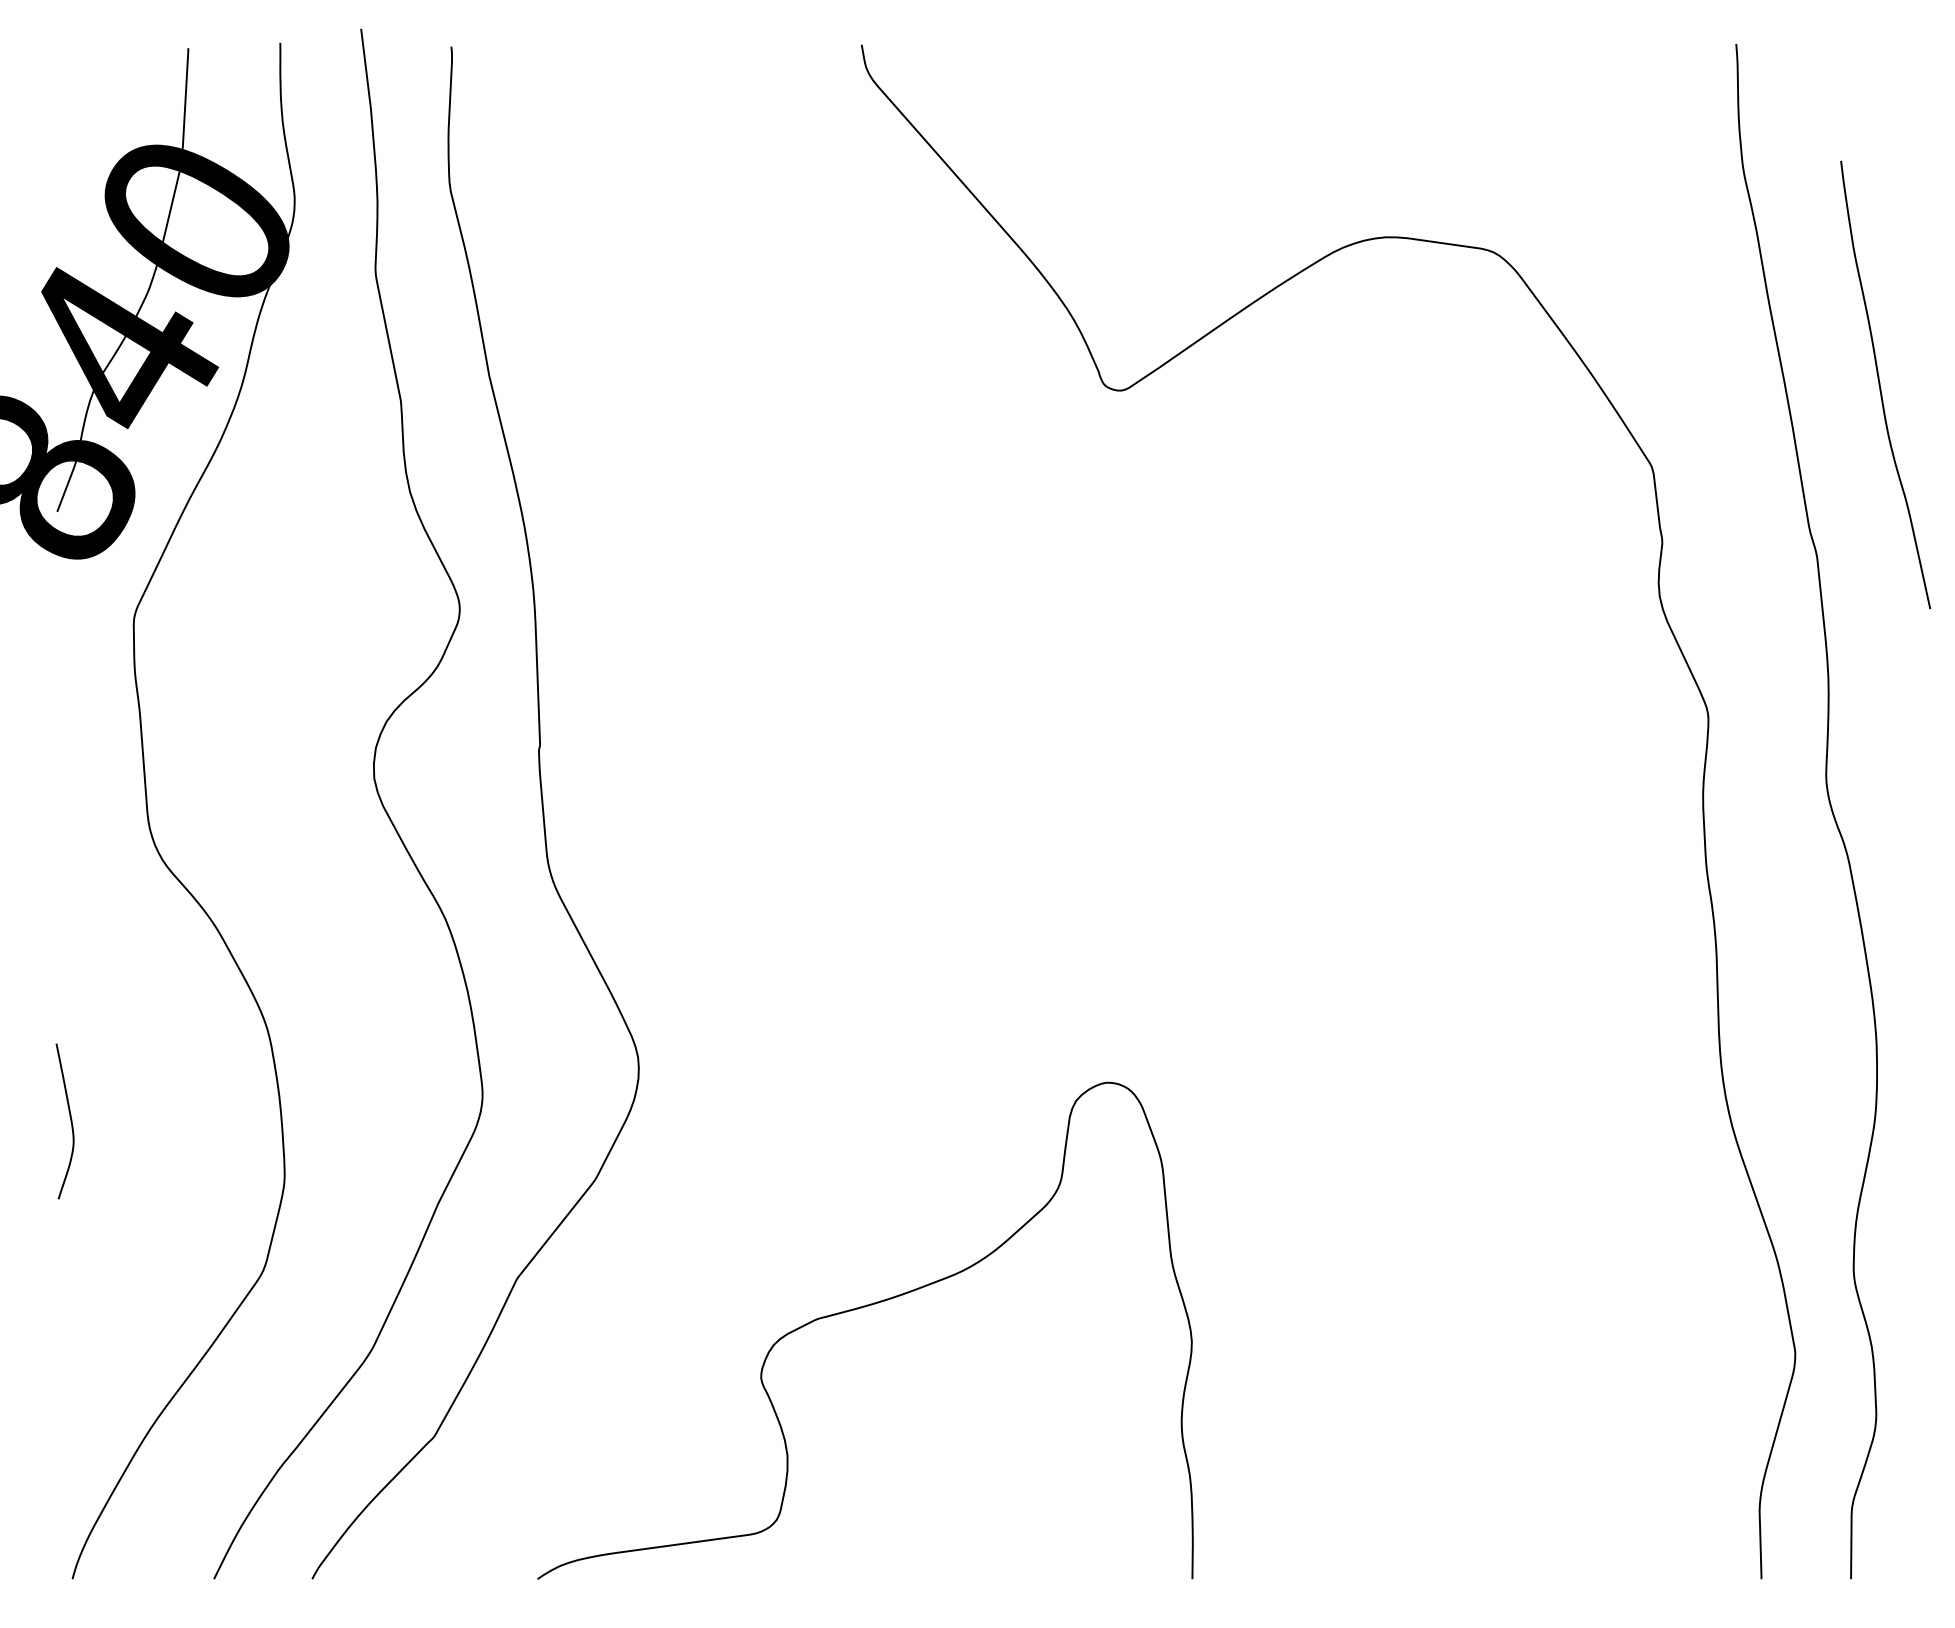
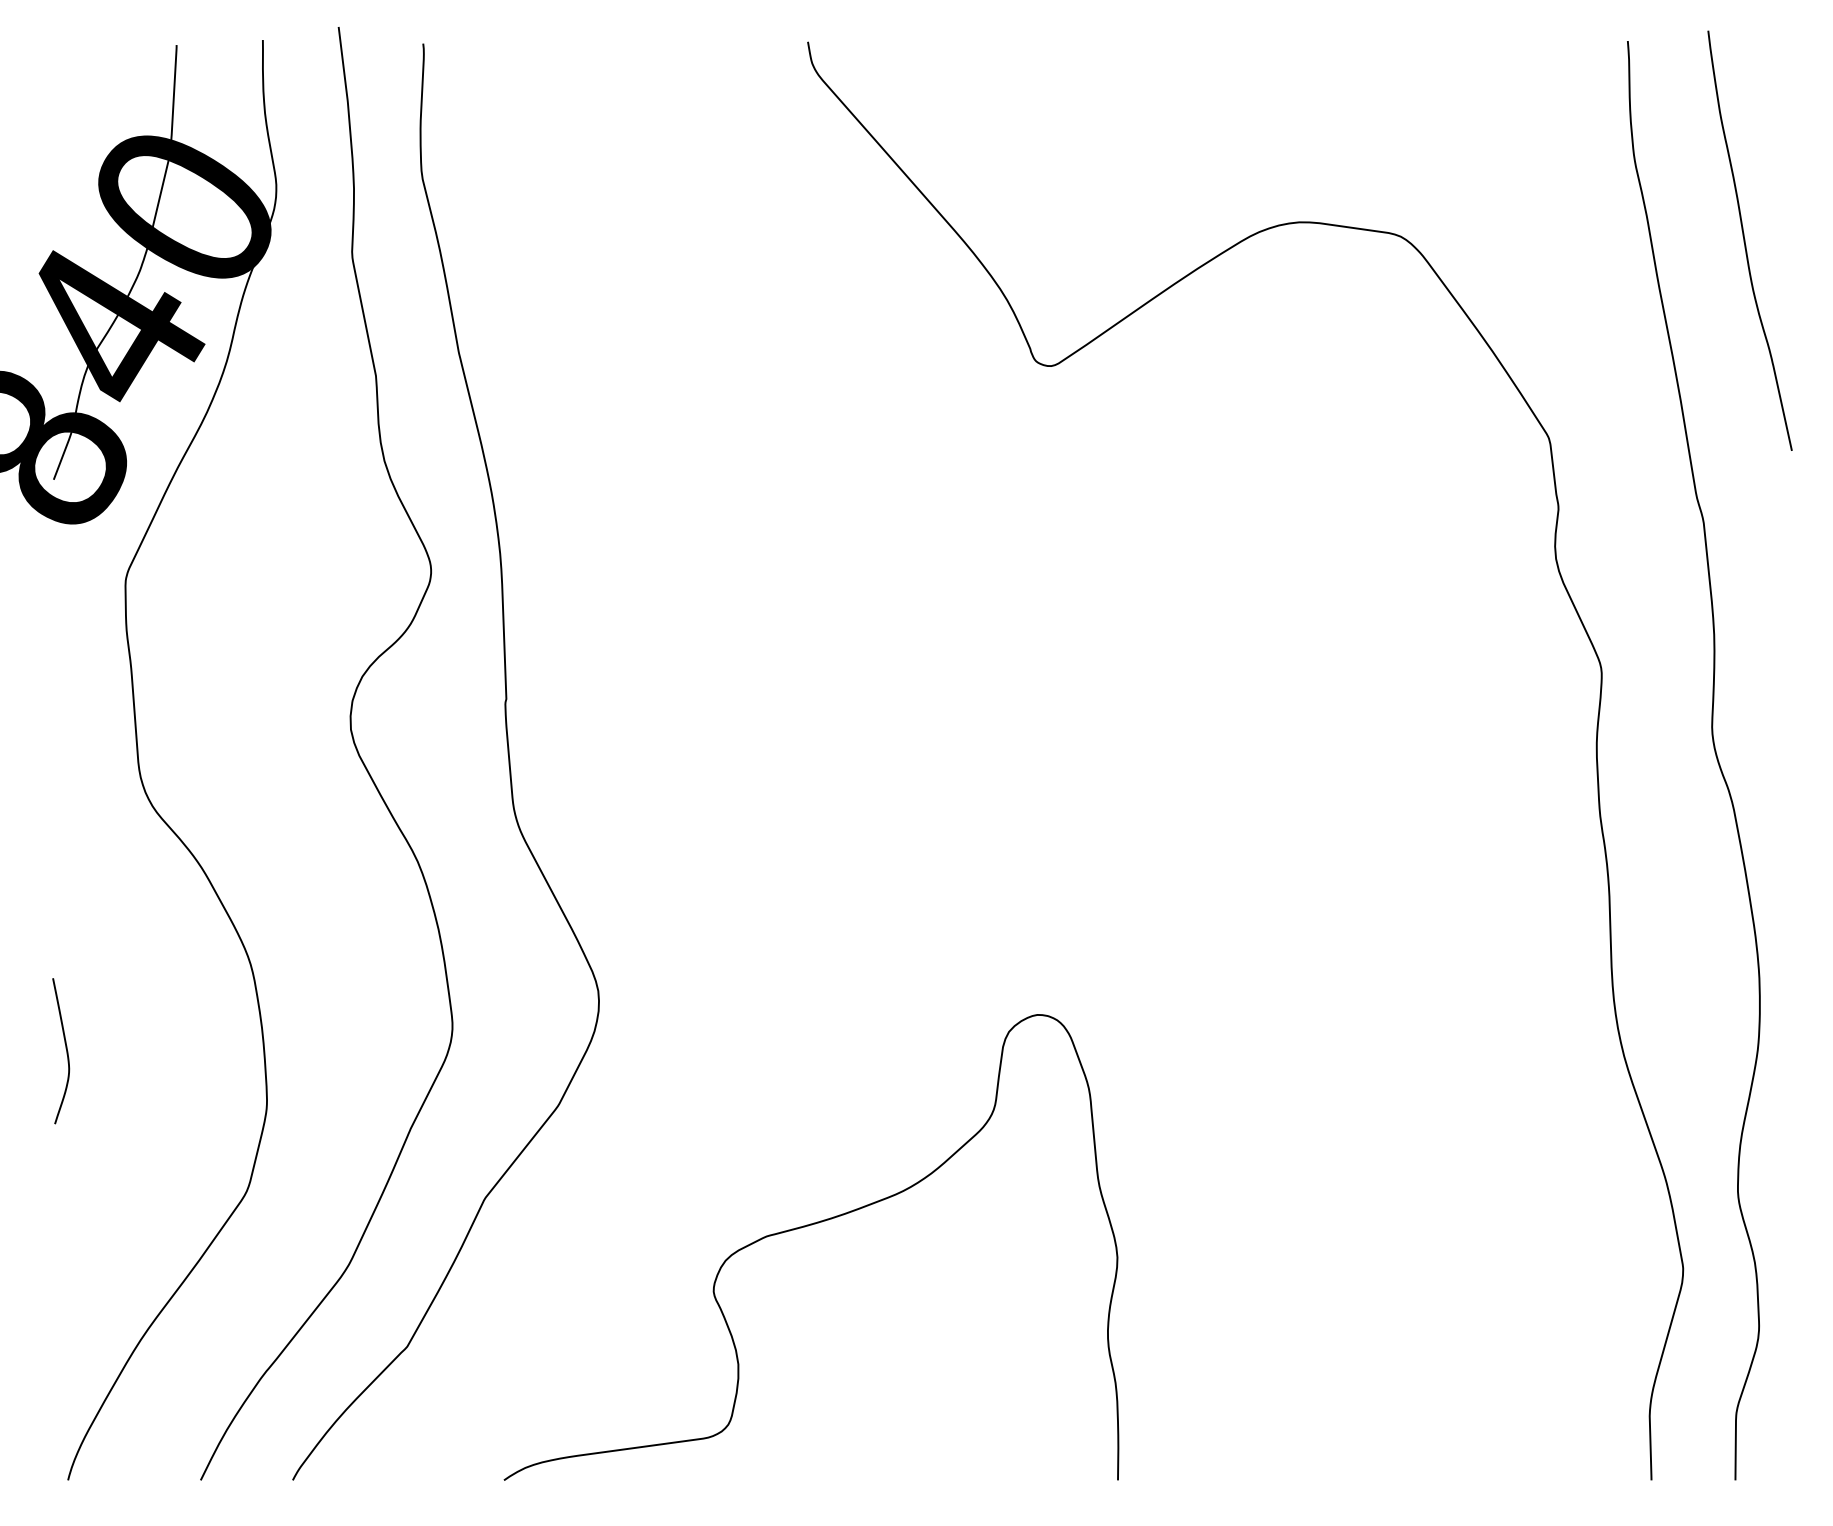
curve: (1880, 384) -> (1745, 240), moved

